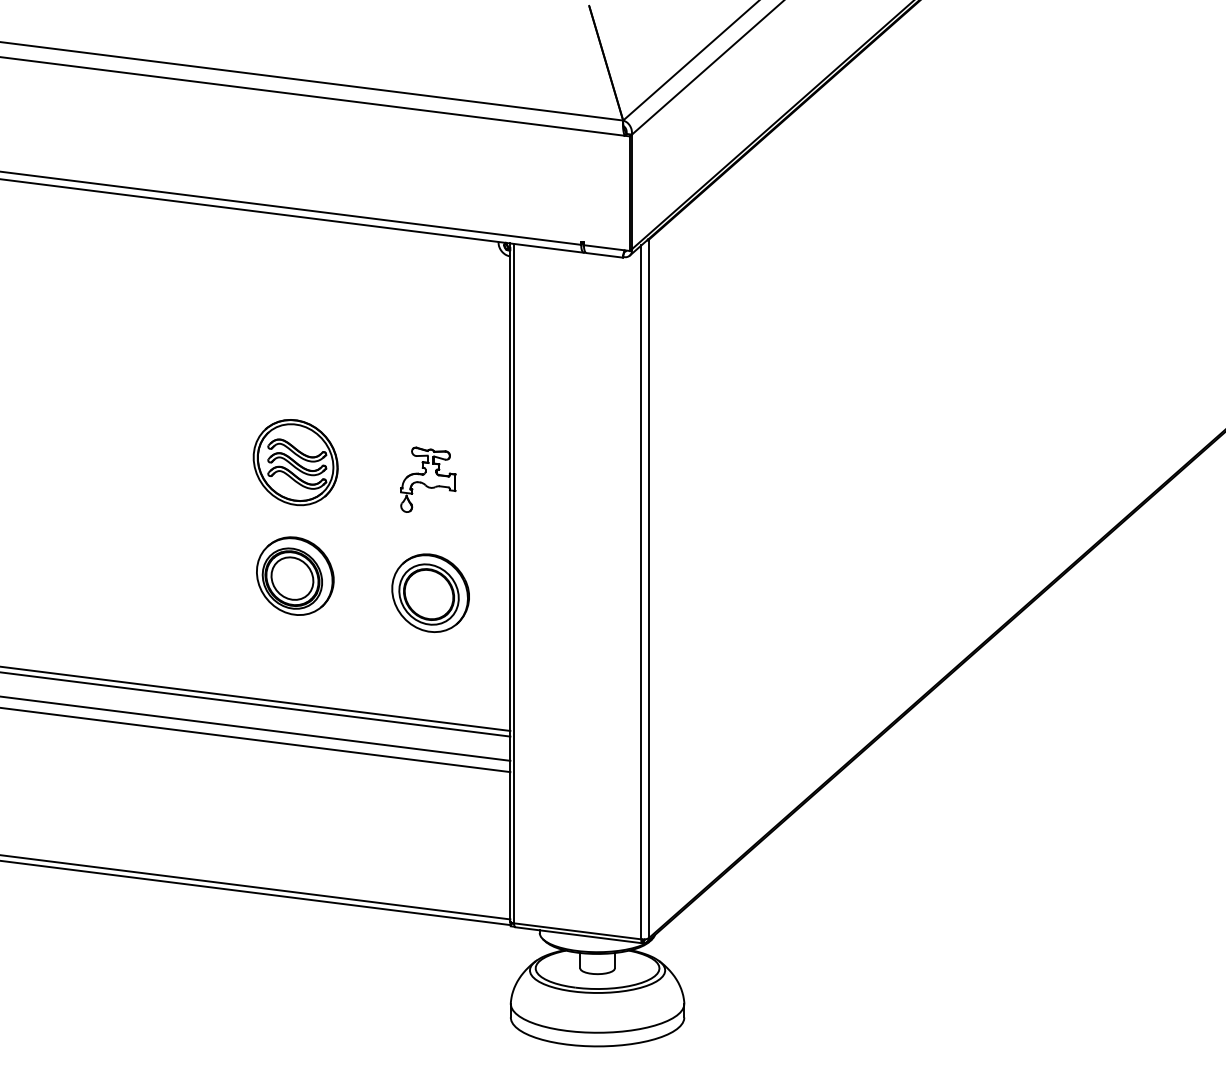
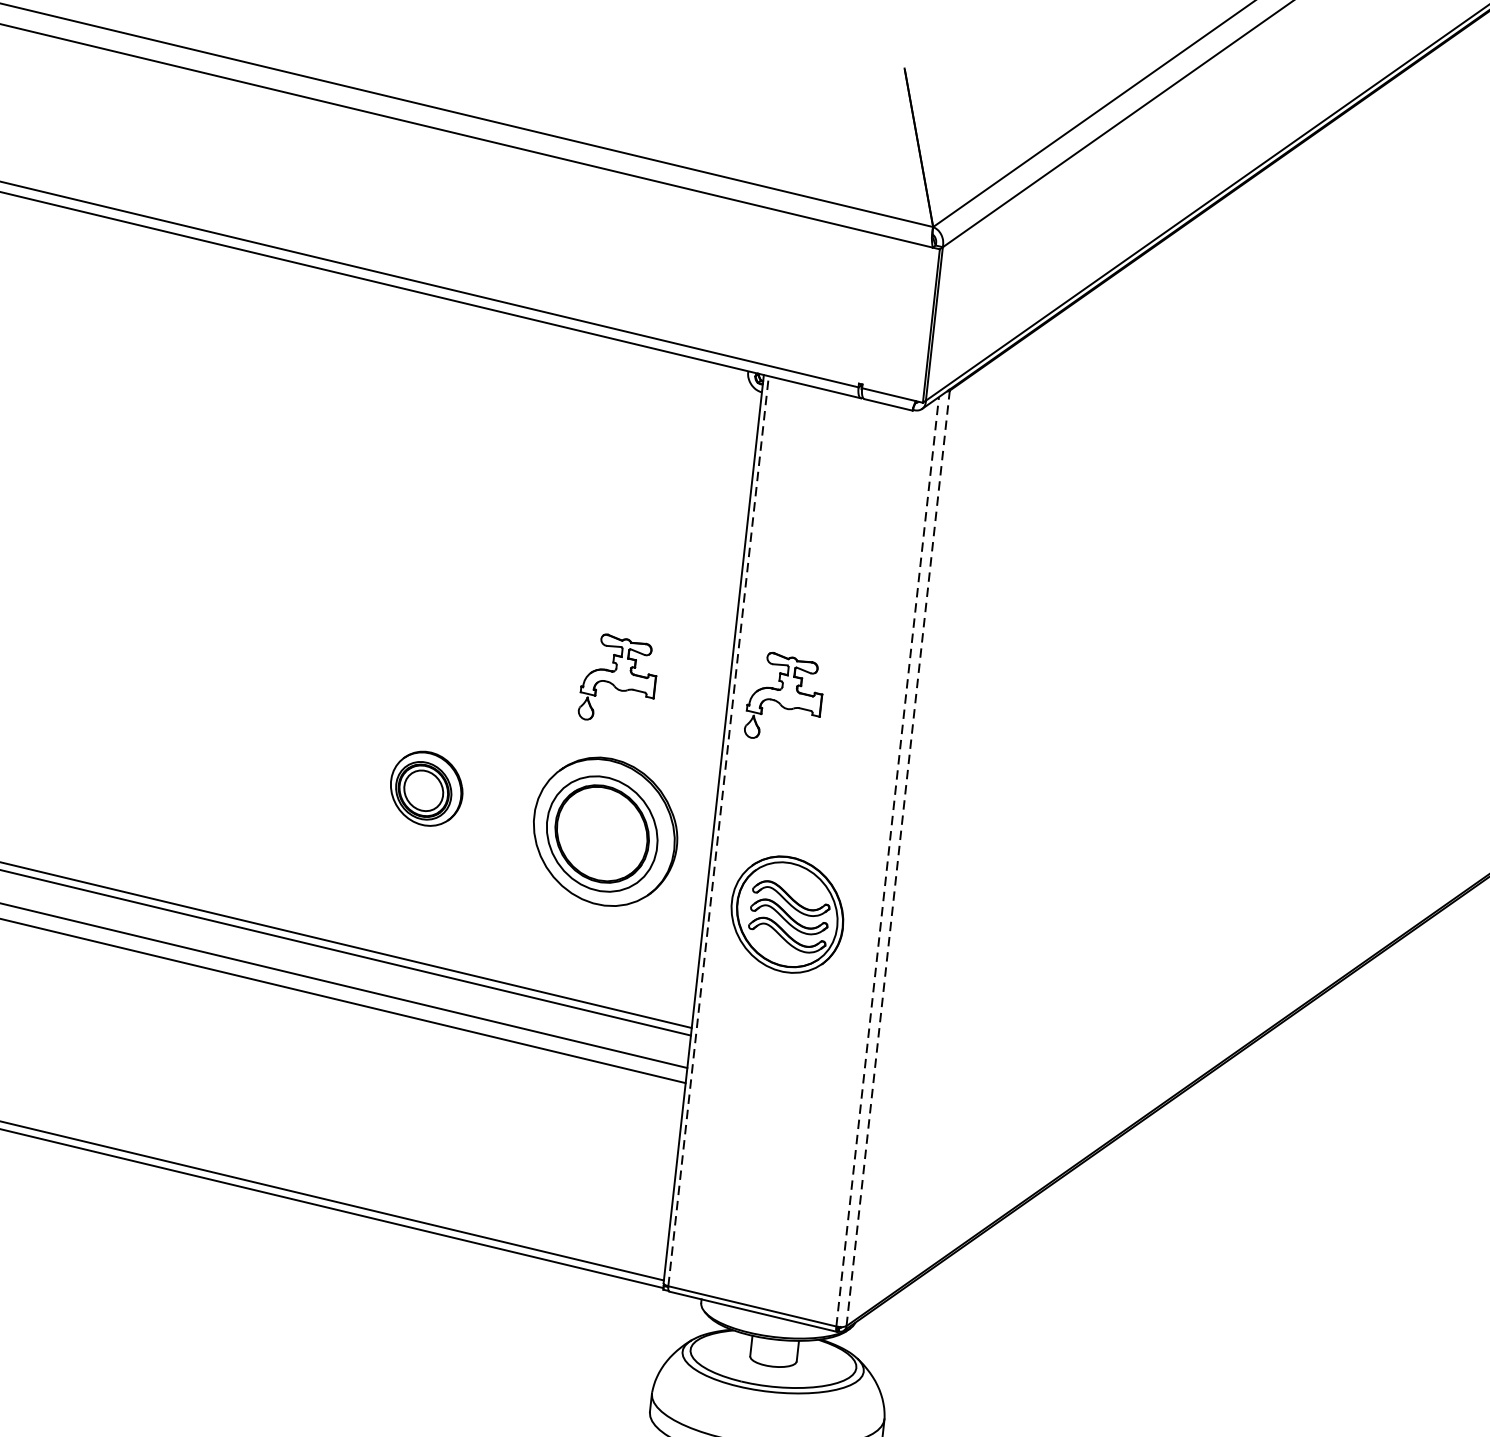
part: (295, 462) -> (787, 914), moved
part: (552, 479) -> (785, 697), added
part: (295, 575) -> (426, 787), size x0.7
line: (514, 583) -> (719, 831), solid -> dashed
line: (648, 588) -> (897, 857), solid -> dashed
part: (430, 592) -> (605, 830), size x1.4
line: (641, 592) -> (887, 861), solid -> dashed

